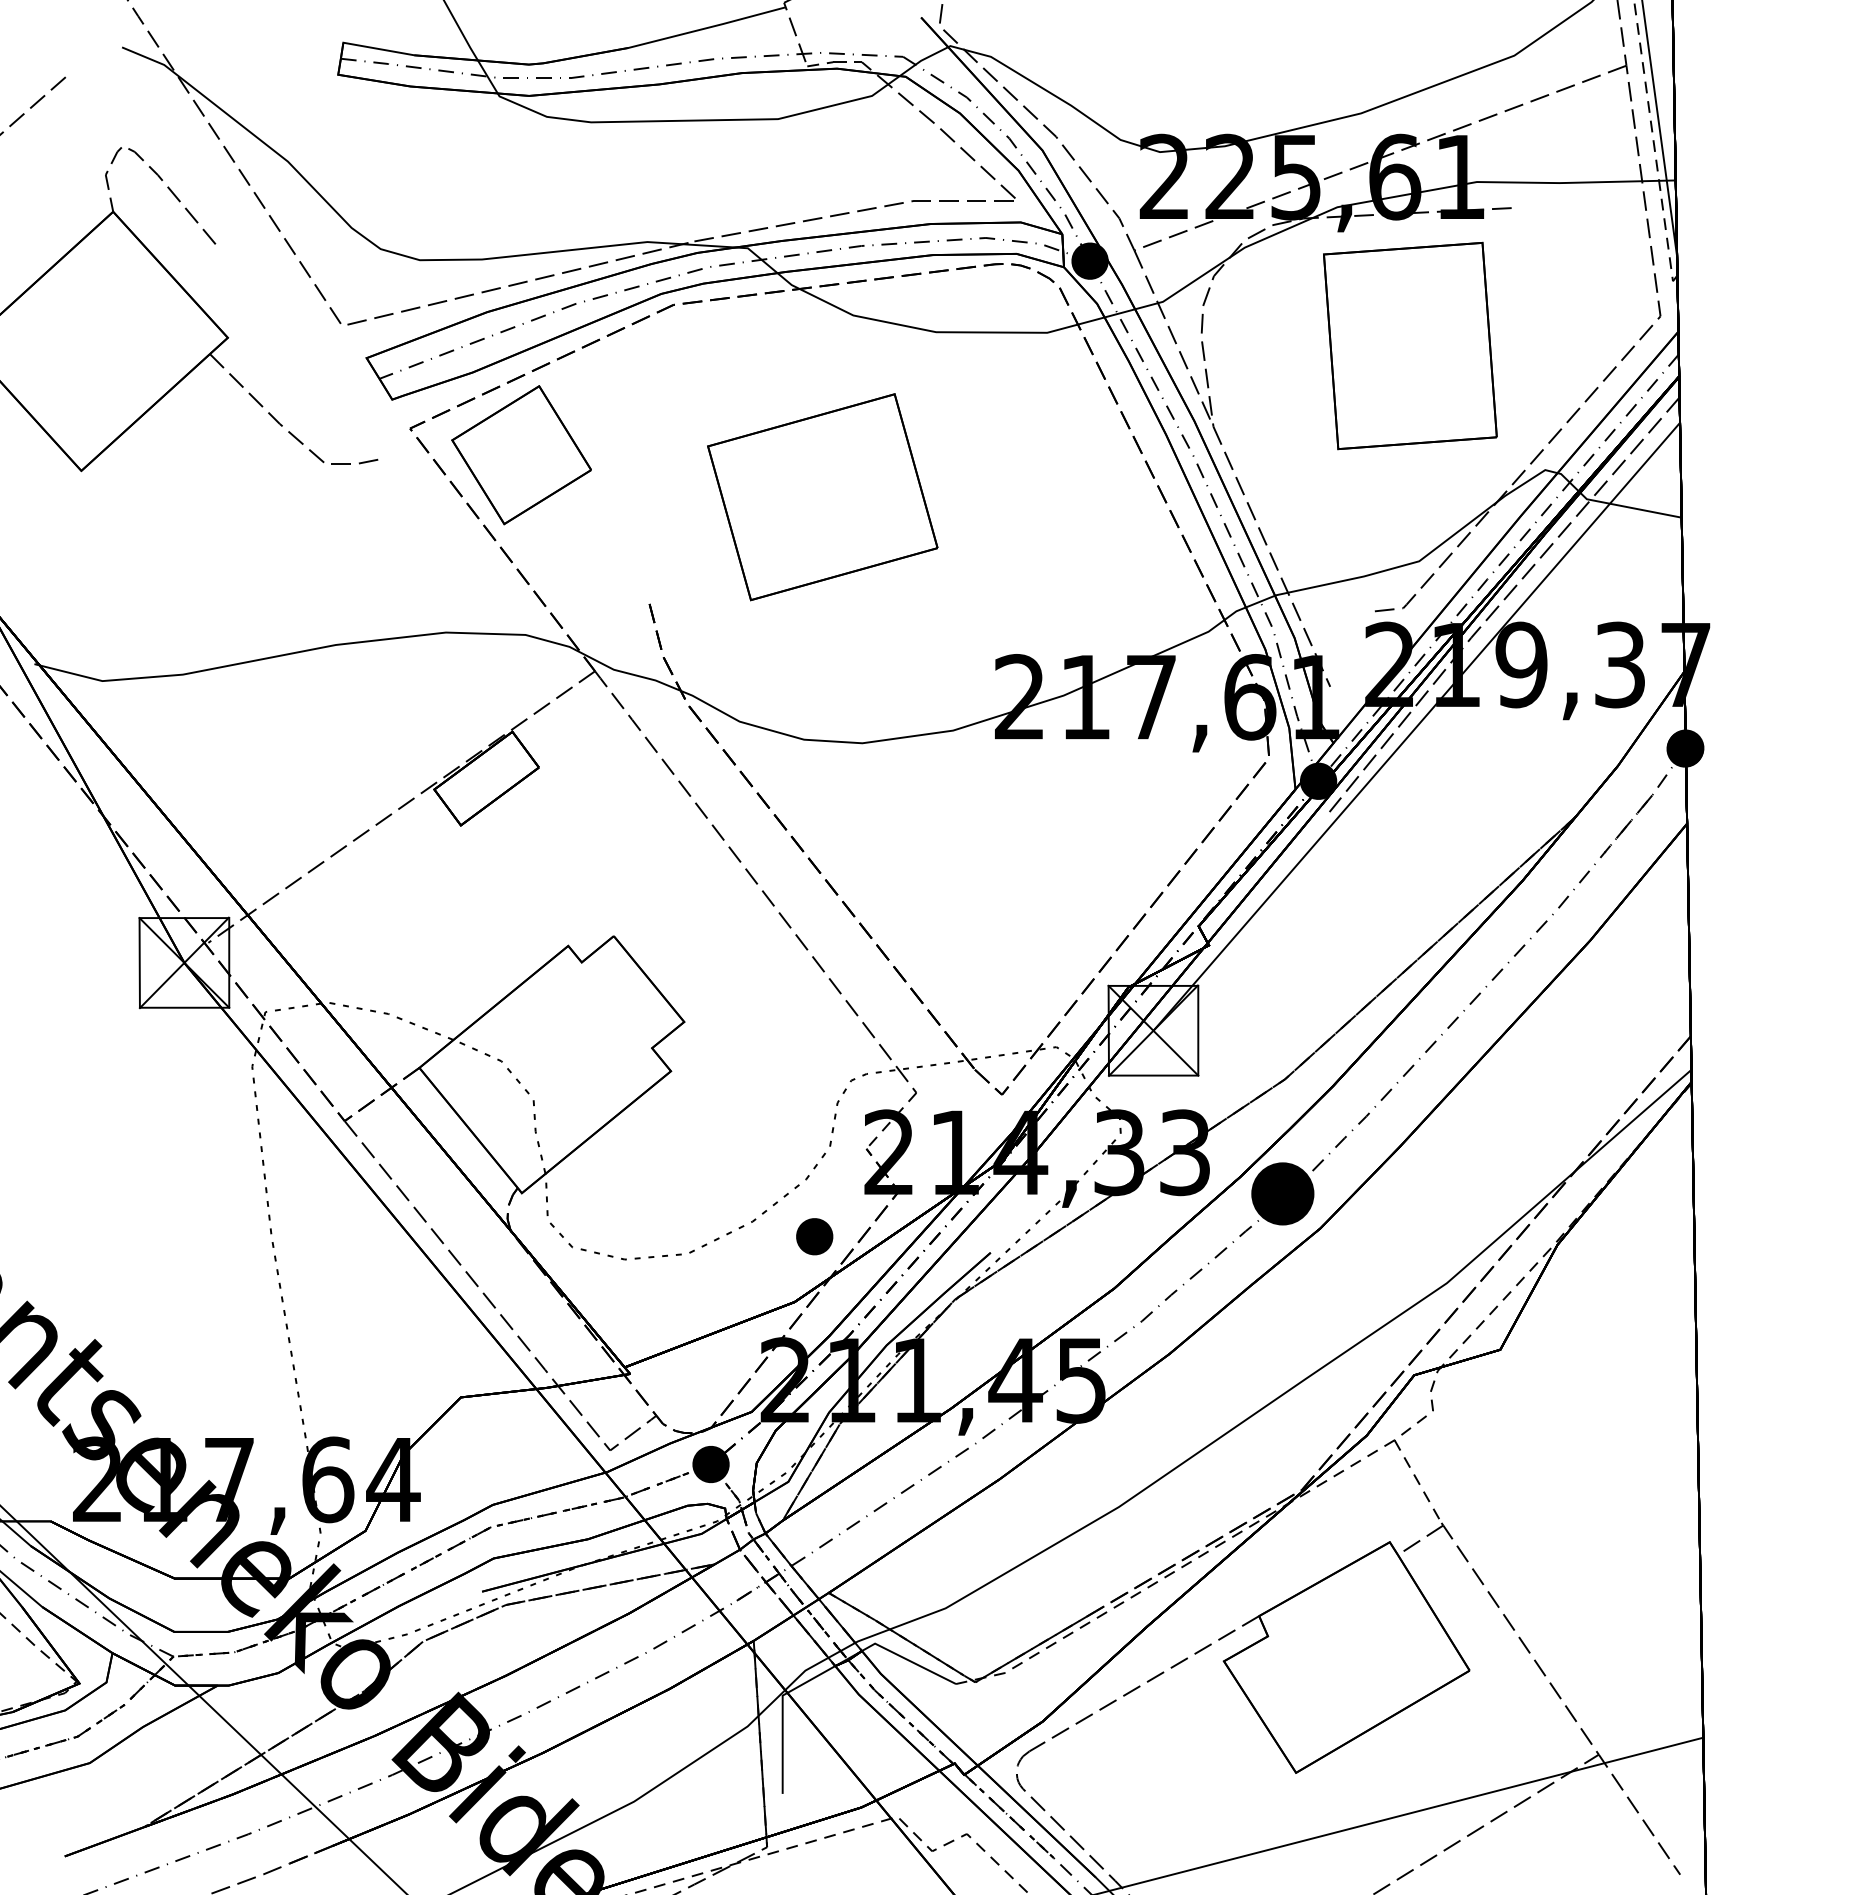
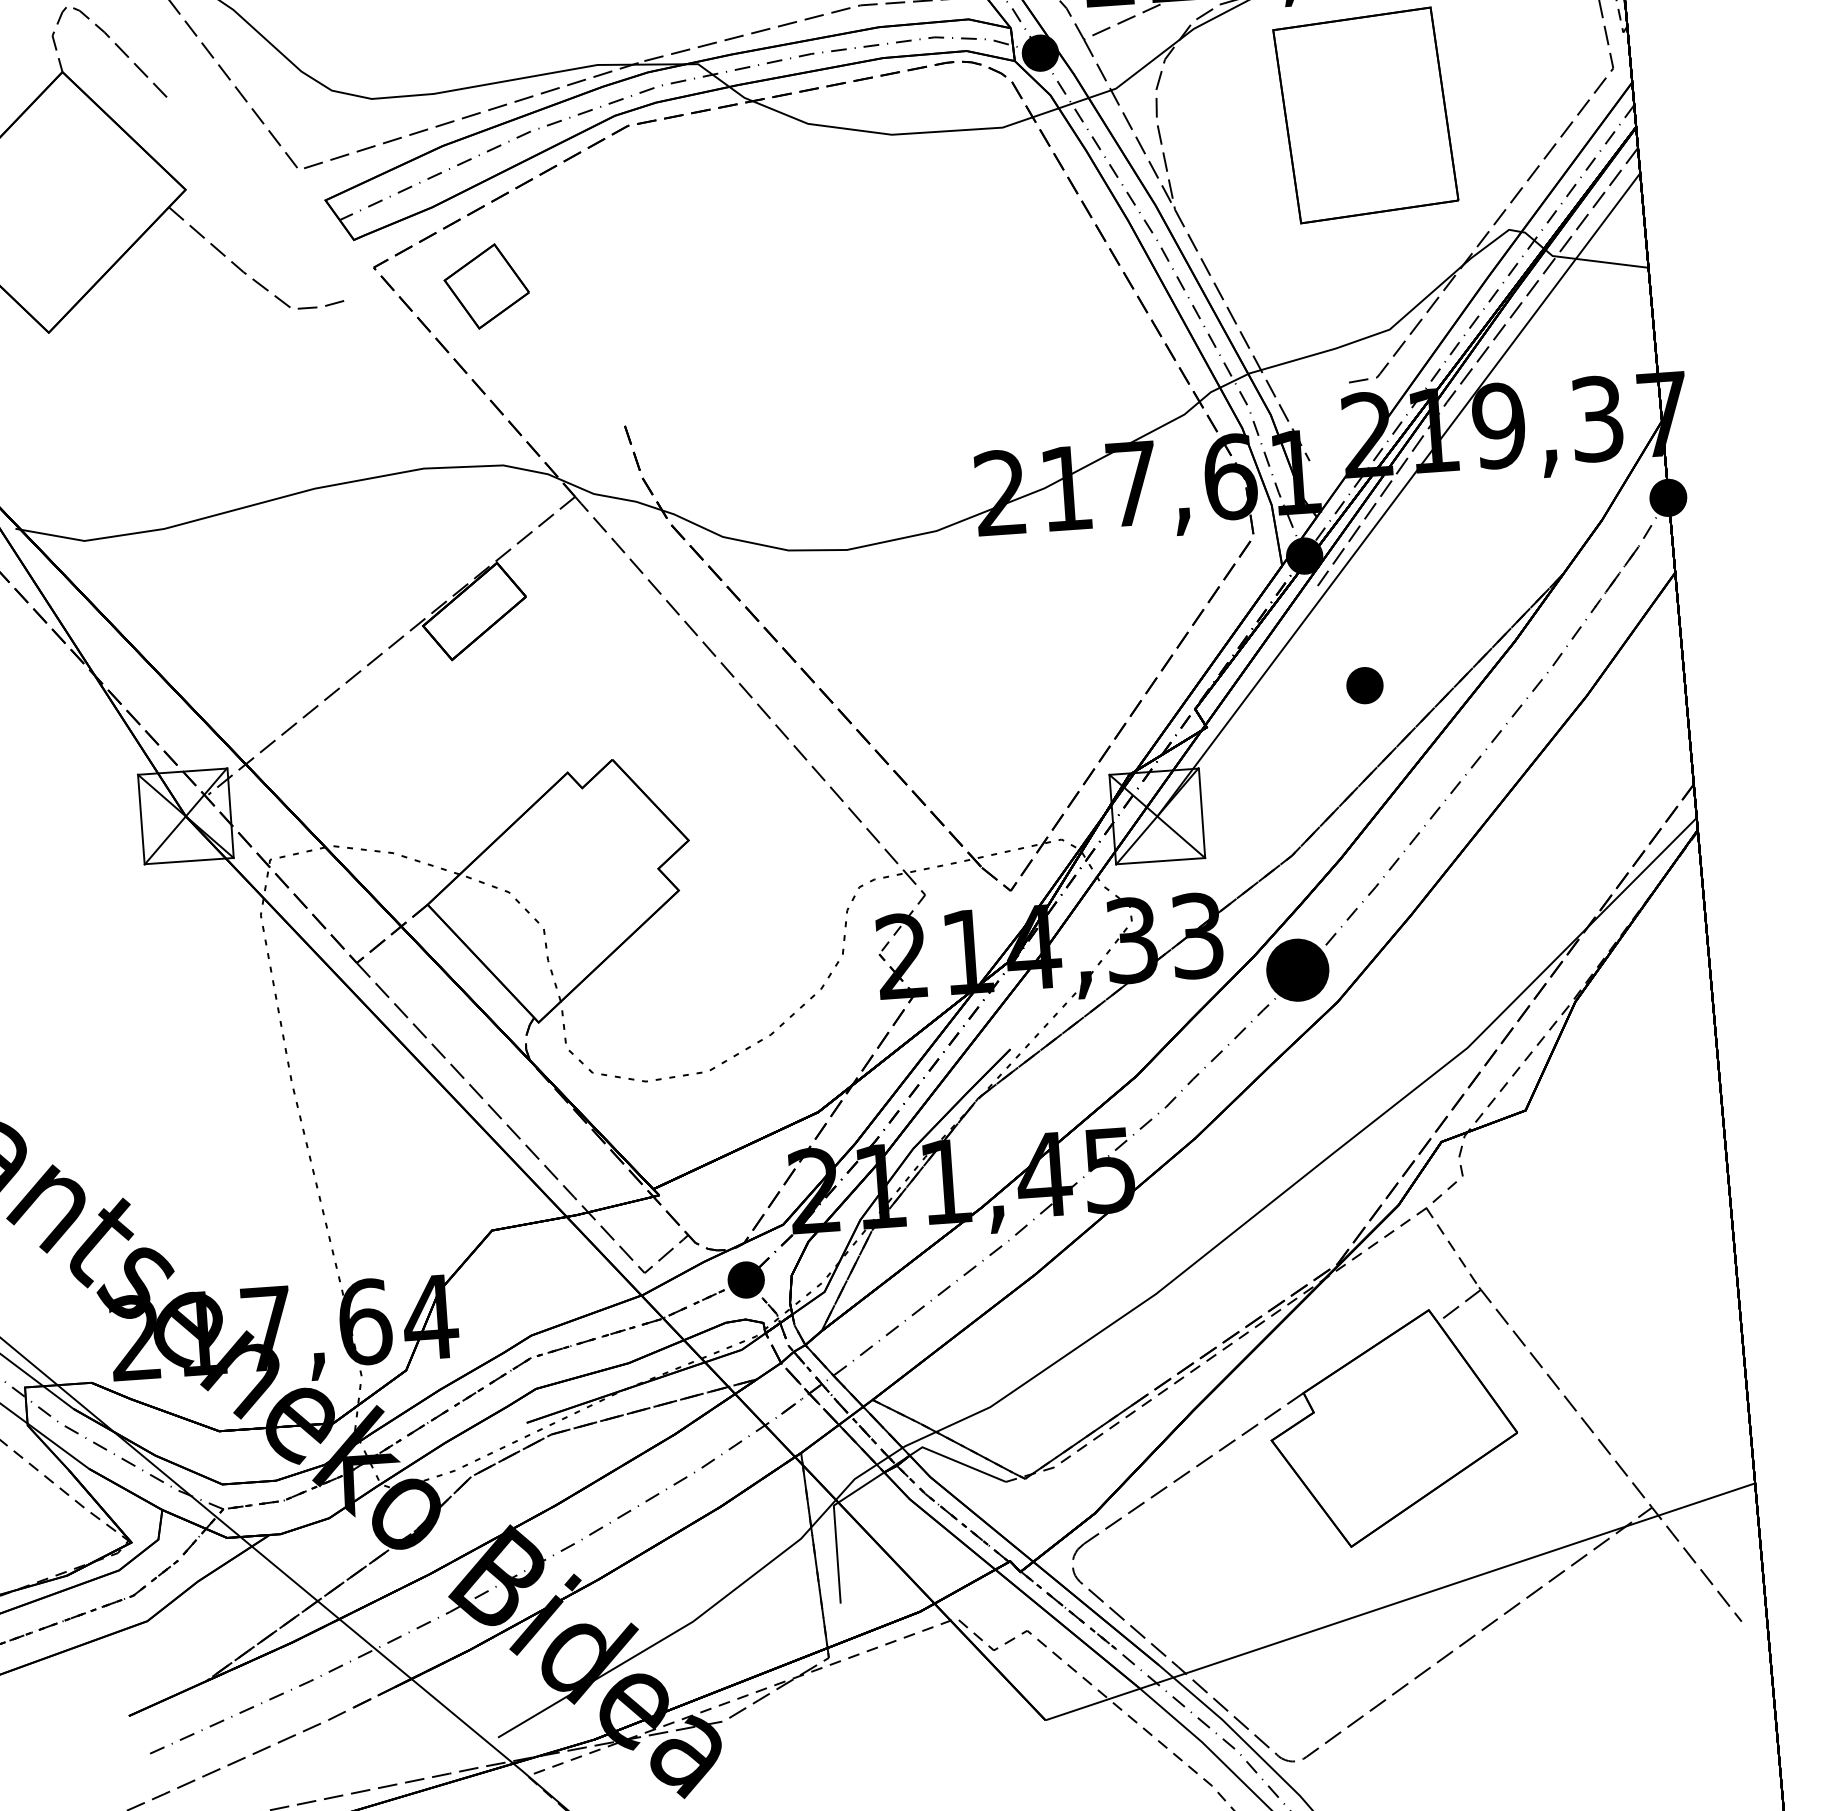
part: (521, 455) -> (486, 286), size x0.6
part: (822, 497) -> (789, 307), removed
part: (814, 1236) -> (1364, 685), moved

